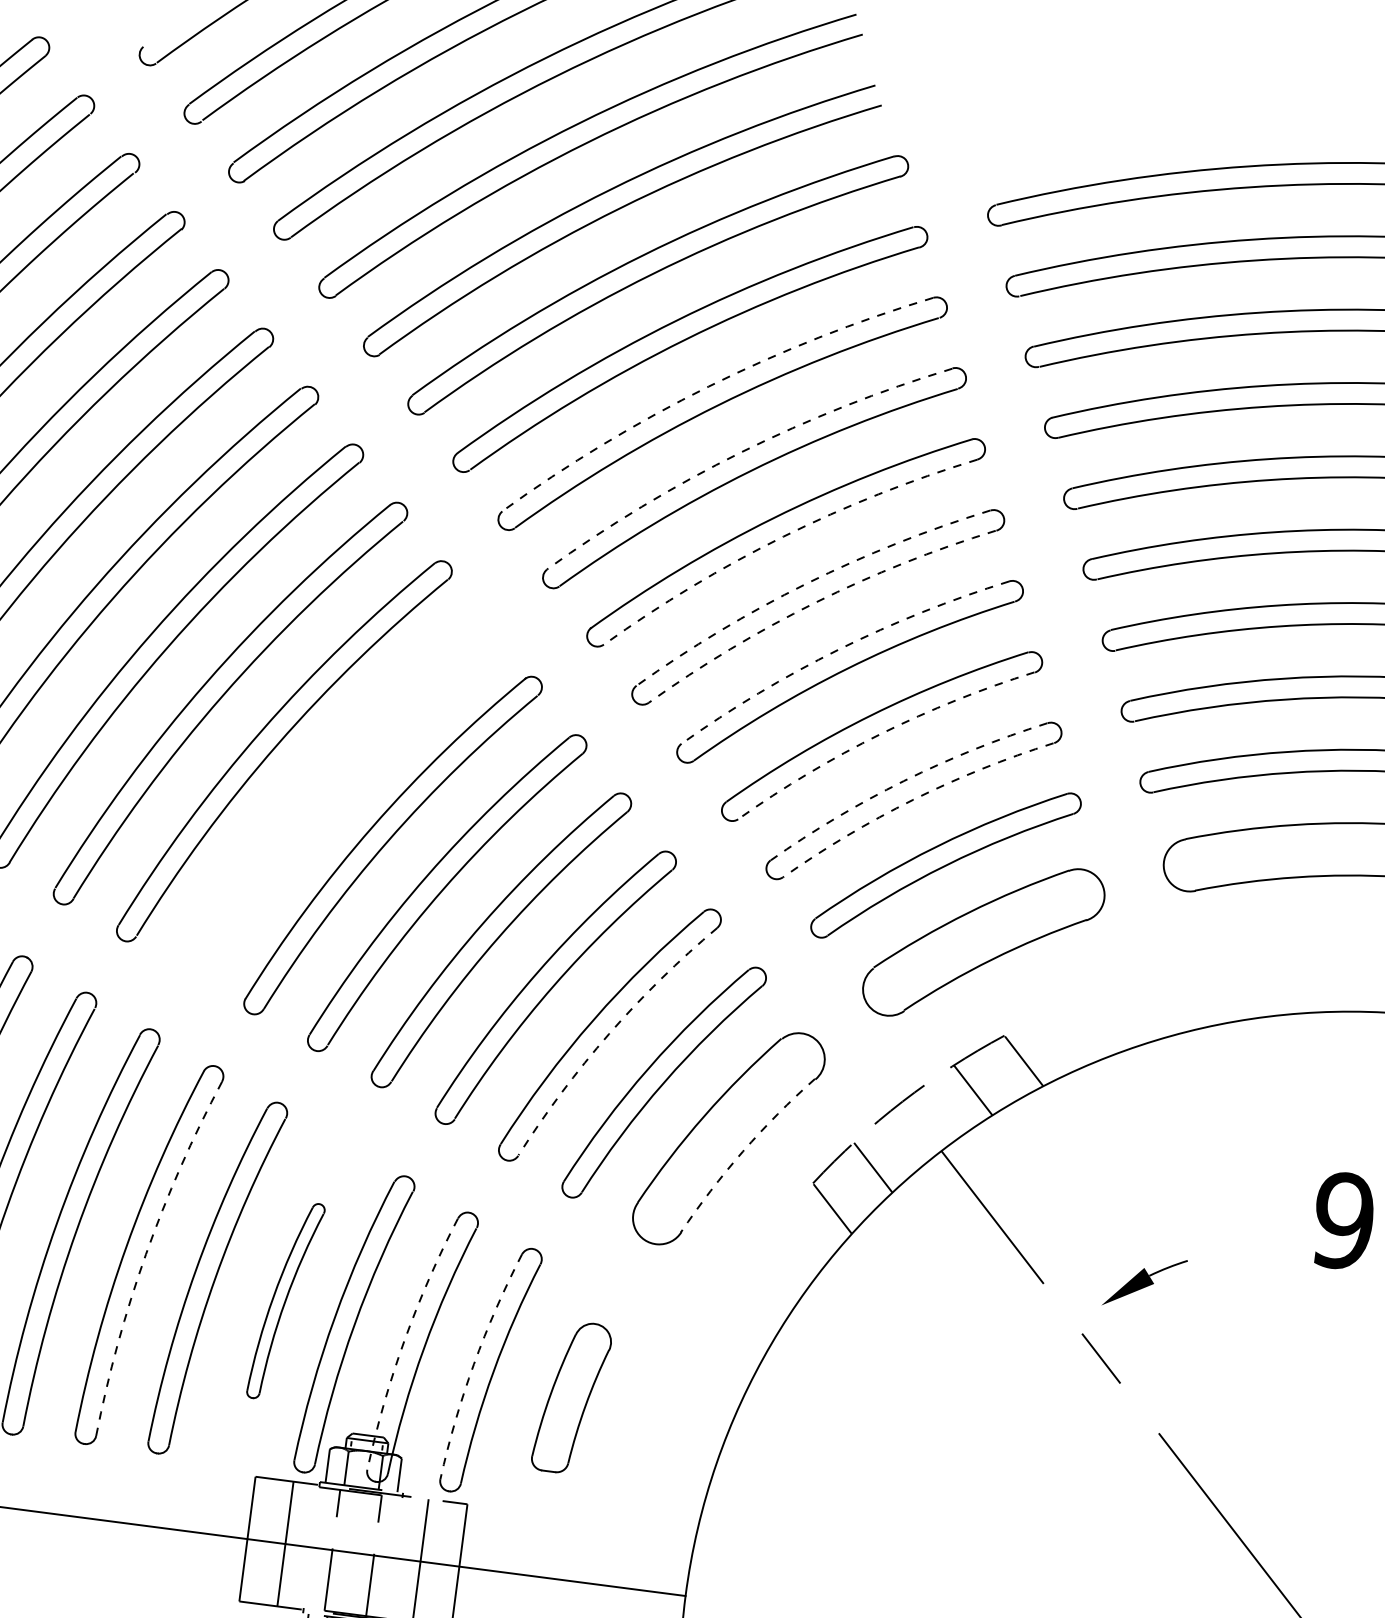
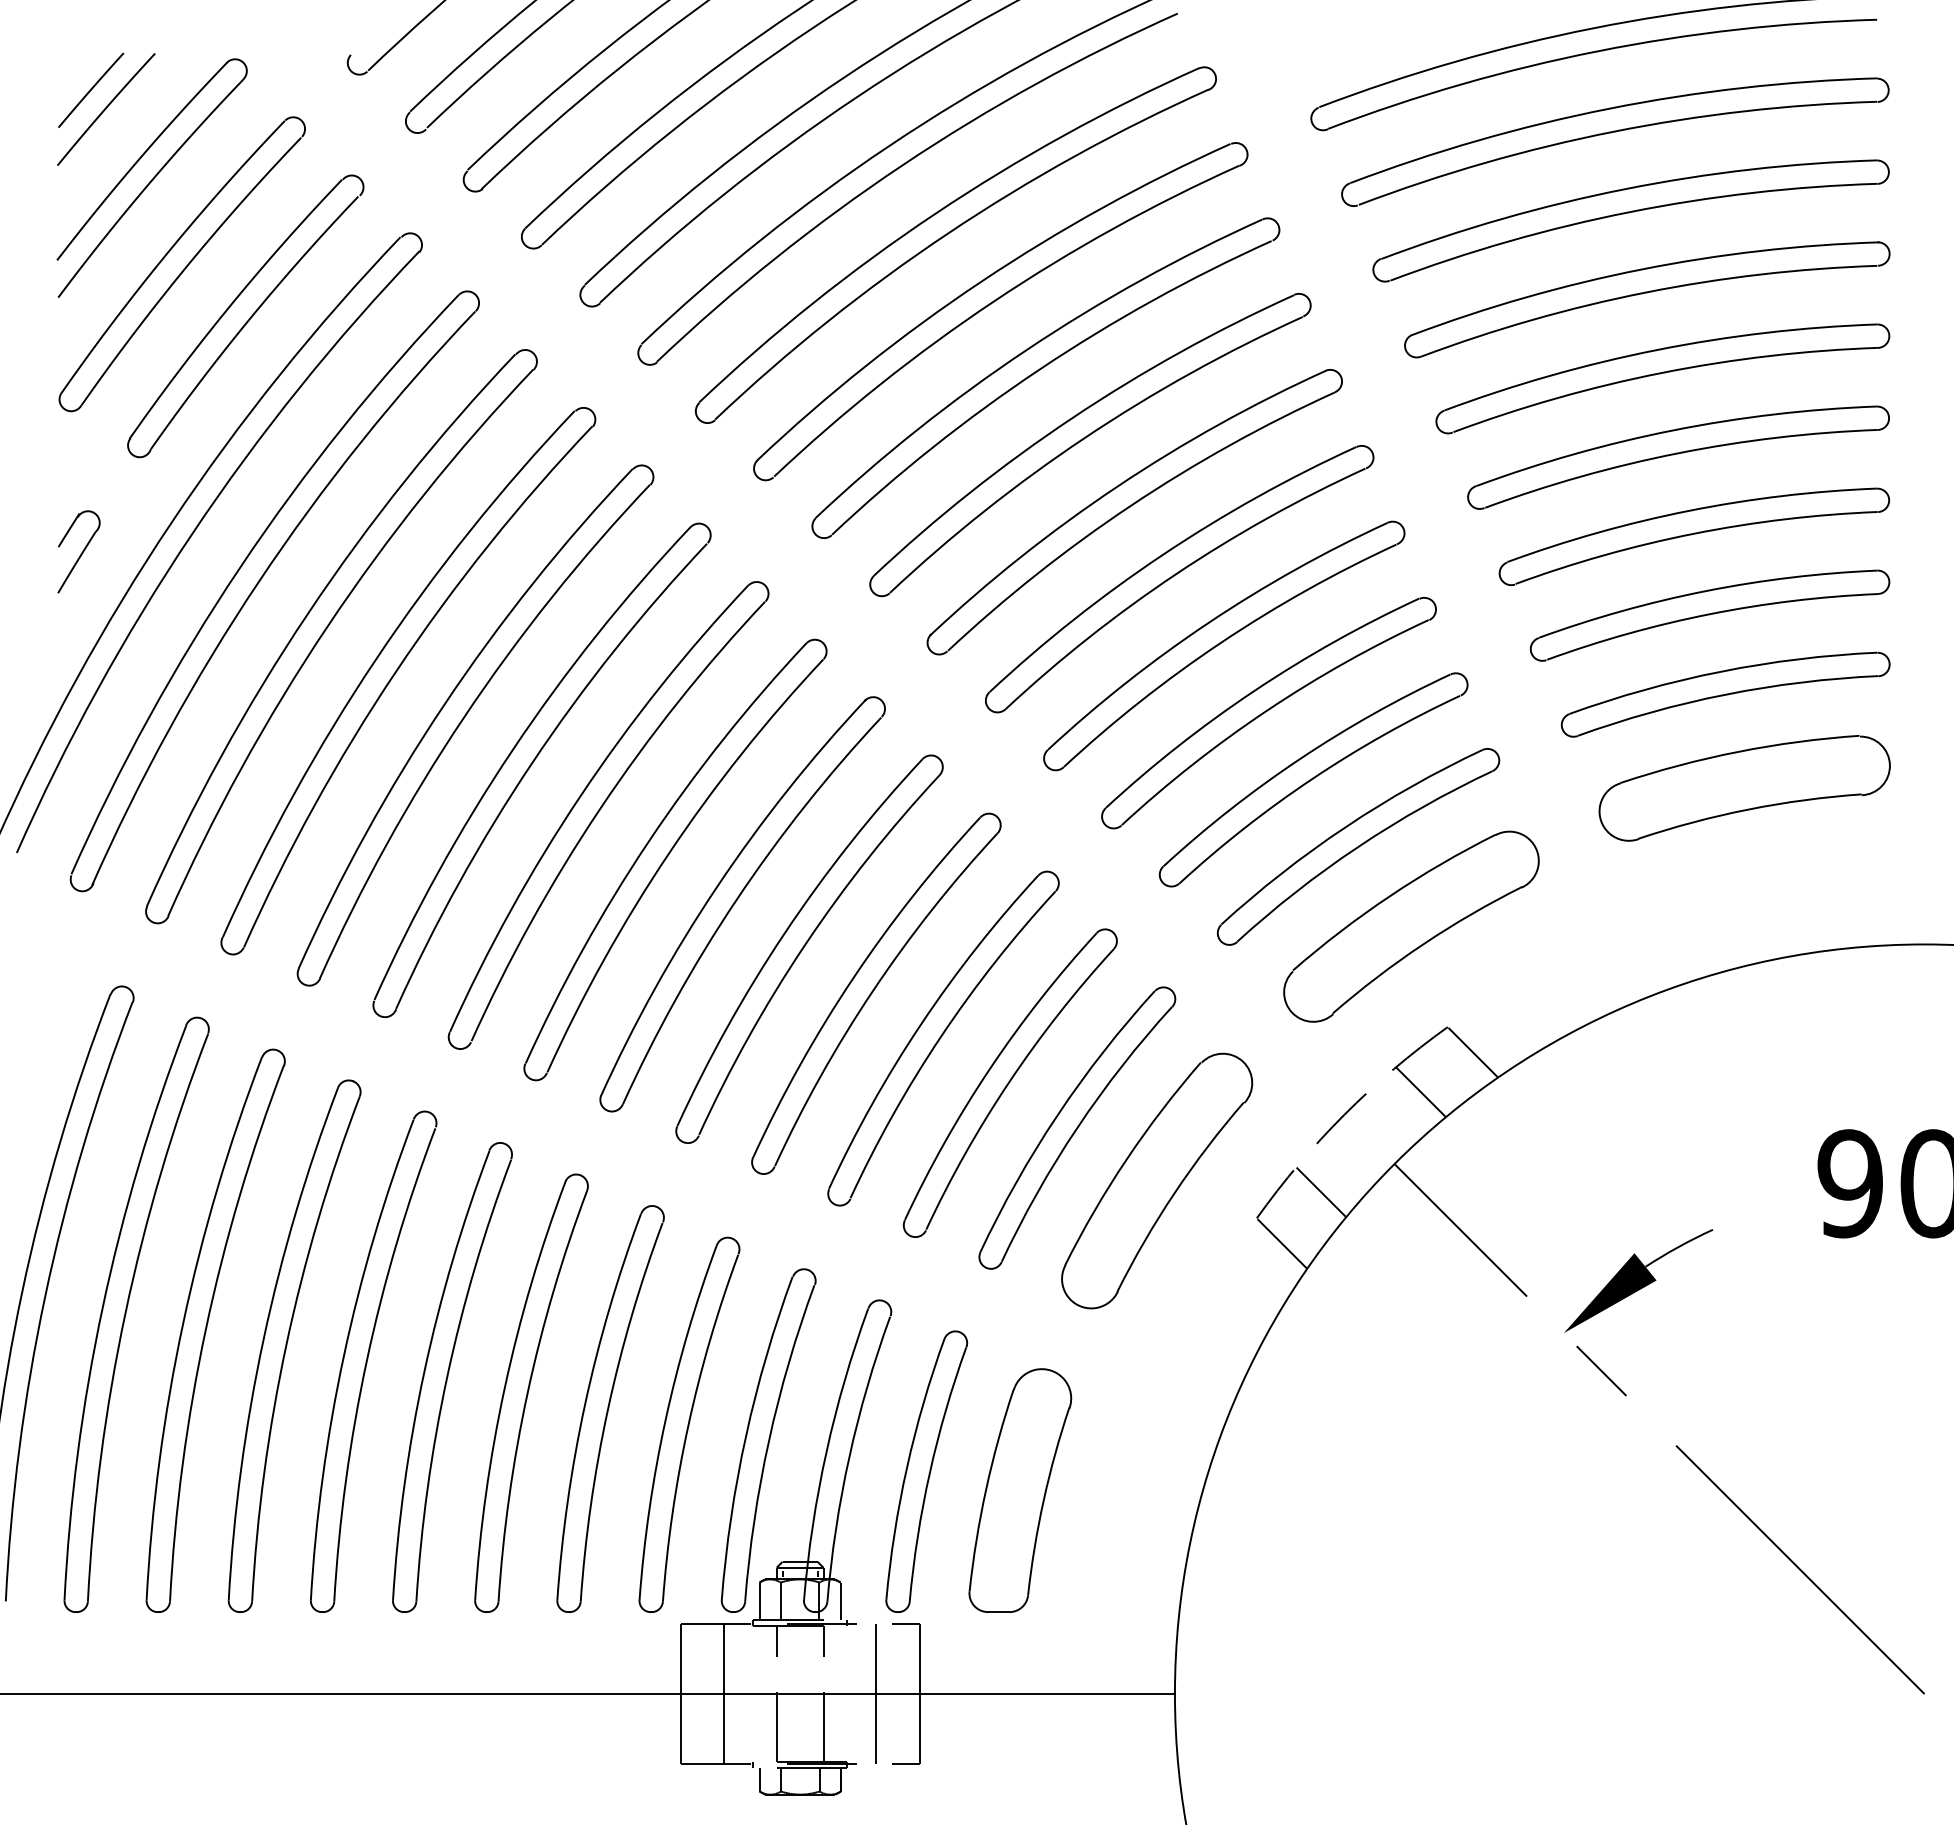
arc: (708, 386) -> (1026, 350), dashed -> solid
arc: (741, 452) -> (1072, 418), dashed -> solid
arc: (783, 536) -> (1130, 505), dashed -> solid
arc: (806, 583) -> (1163, 554), dashed -> solid
arc: (815, 602) -> (1175, 574), dashed -> solid
arc: (838, 649) -> (1208, 622), dashed -> solid
arc: (881, 734) -> (1267, 710), dashed -> solid
arc: (903, 781) -> (1299, 759), dashed -> solid
part: (332, 794) -> (668, 856), added
arc: (913, 799) -> (1312, 778), dashed -> solid
arc: (609, 1034) -> (1009, 1082), dashed -> solid
arc: (742, 1151) -> (1174, 1193), dashed -> solid
arc: (145, 1253) -> (527, 1392), dashed -> solid
part: (1144, 1282) -> (1638, 1280), size x1.67
part: (285, 1300) -> (689, 1424), size x1.67
arc: (404, 1341) -> (826, 1452), dashed -> solid
arc: (474, 1364) -> (907, 1467), dashed -> solid
part: (572, 1397) -> (1020, 1490), size x1.43

